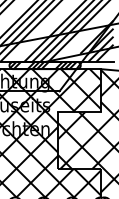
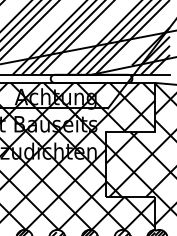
hatch: (43, 65) -> (89, 78), removed

